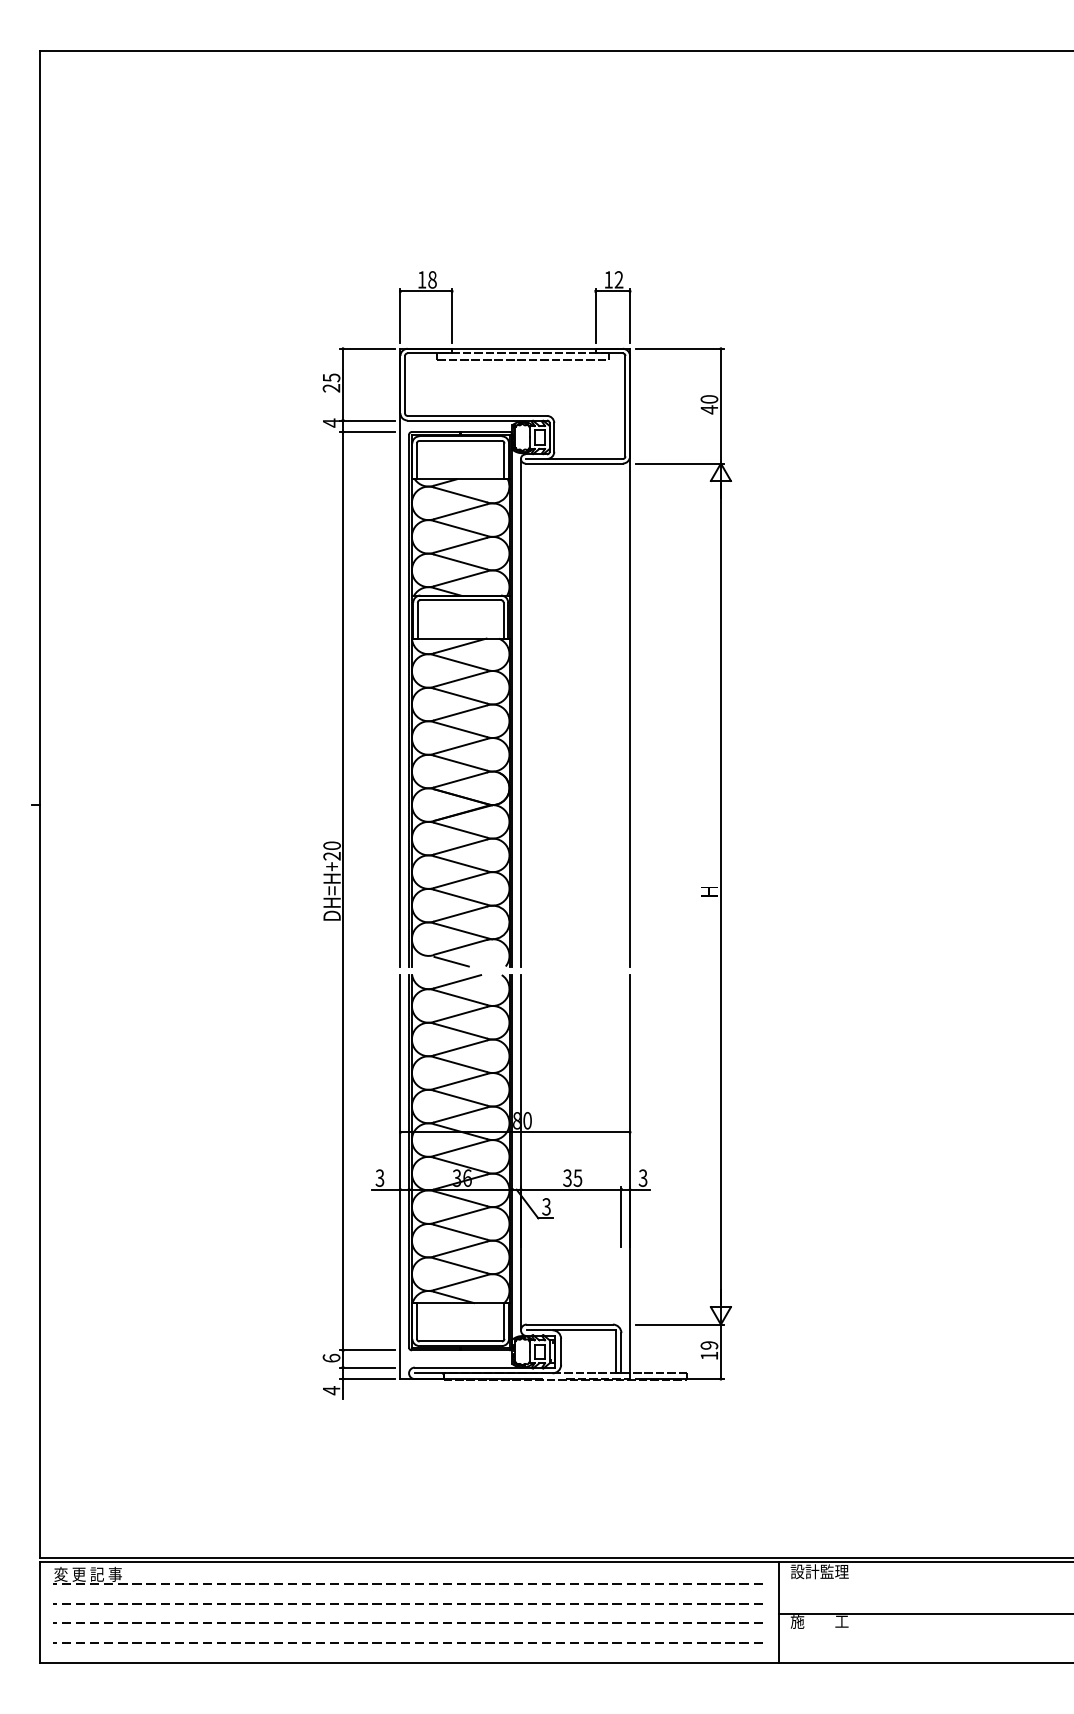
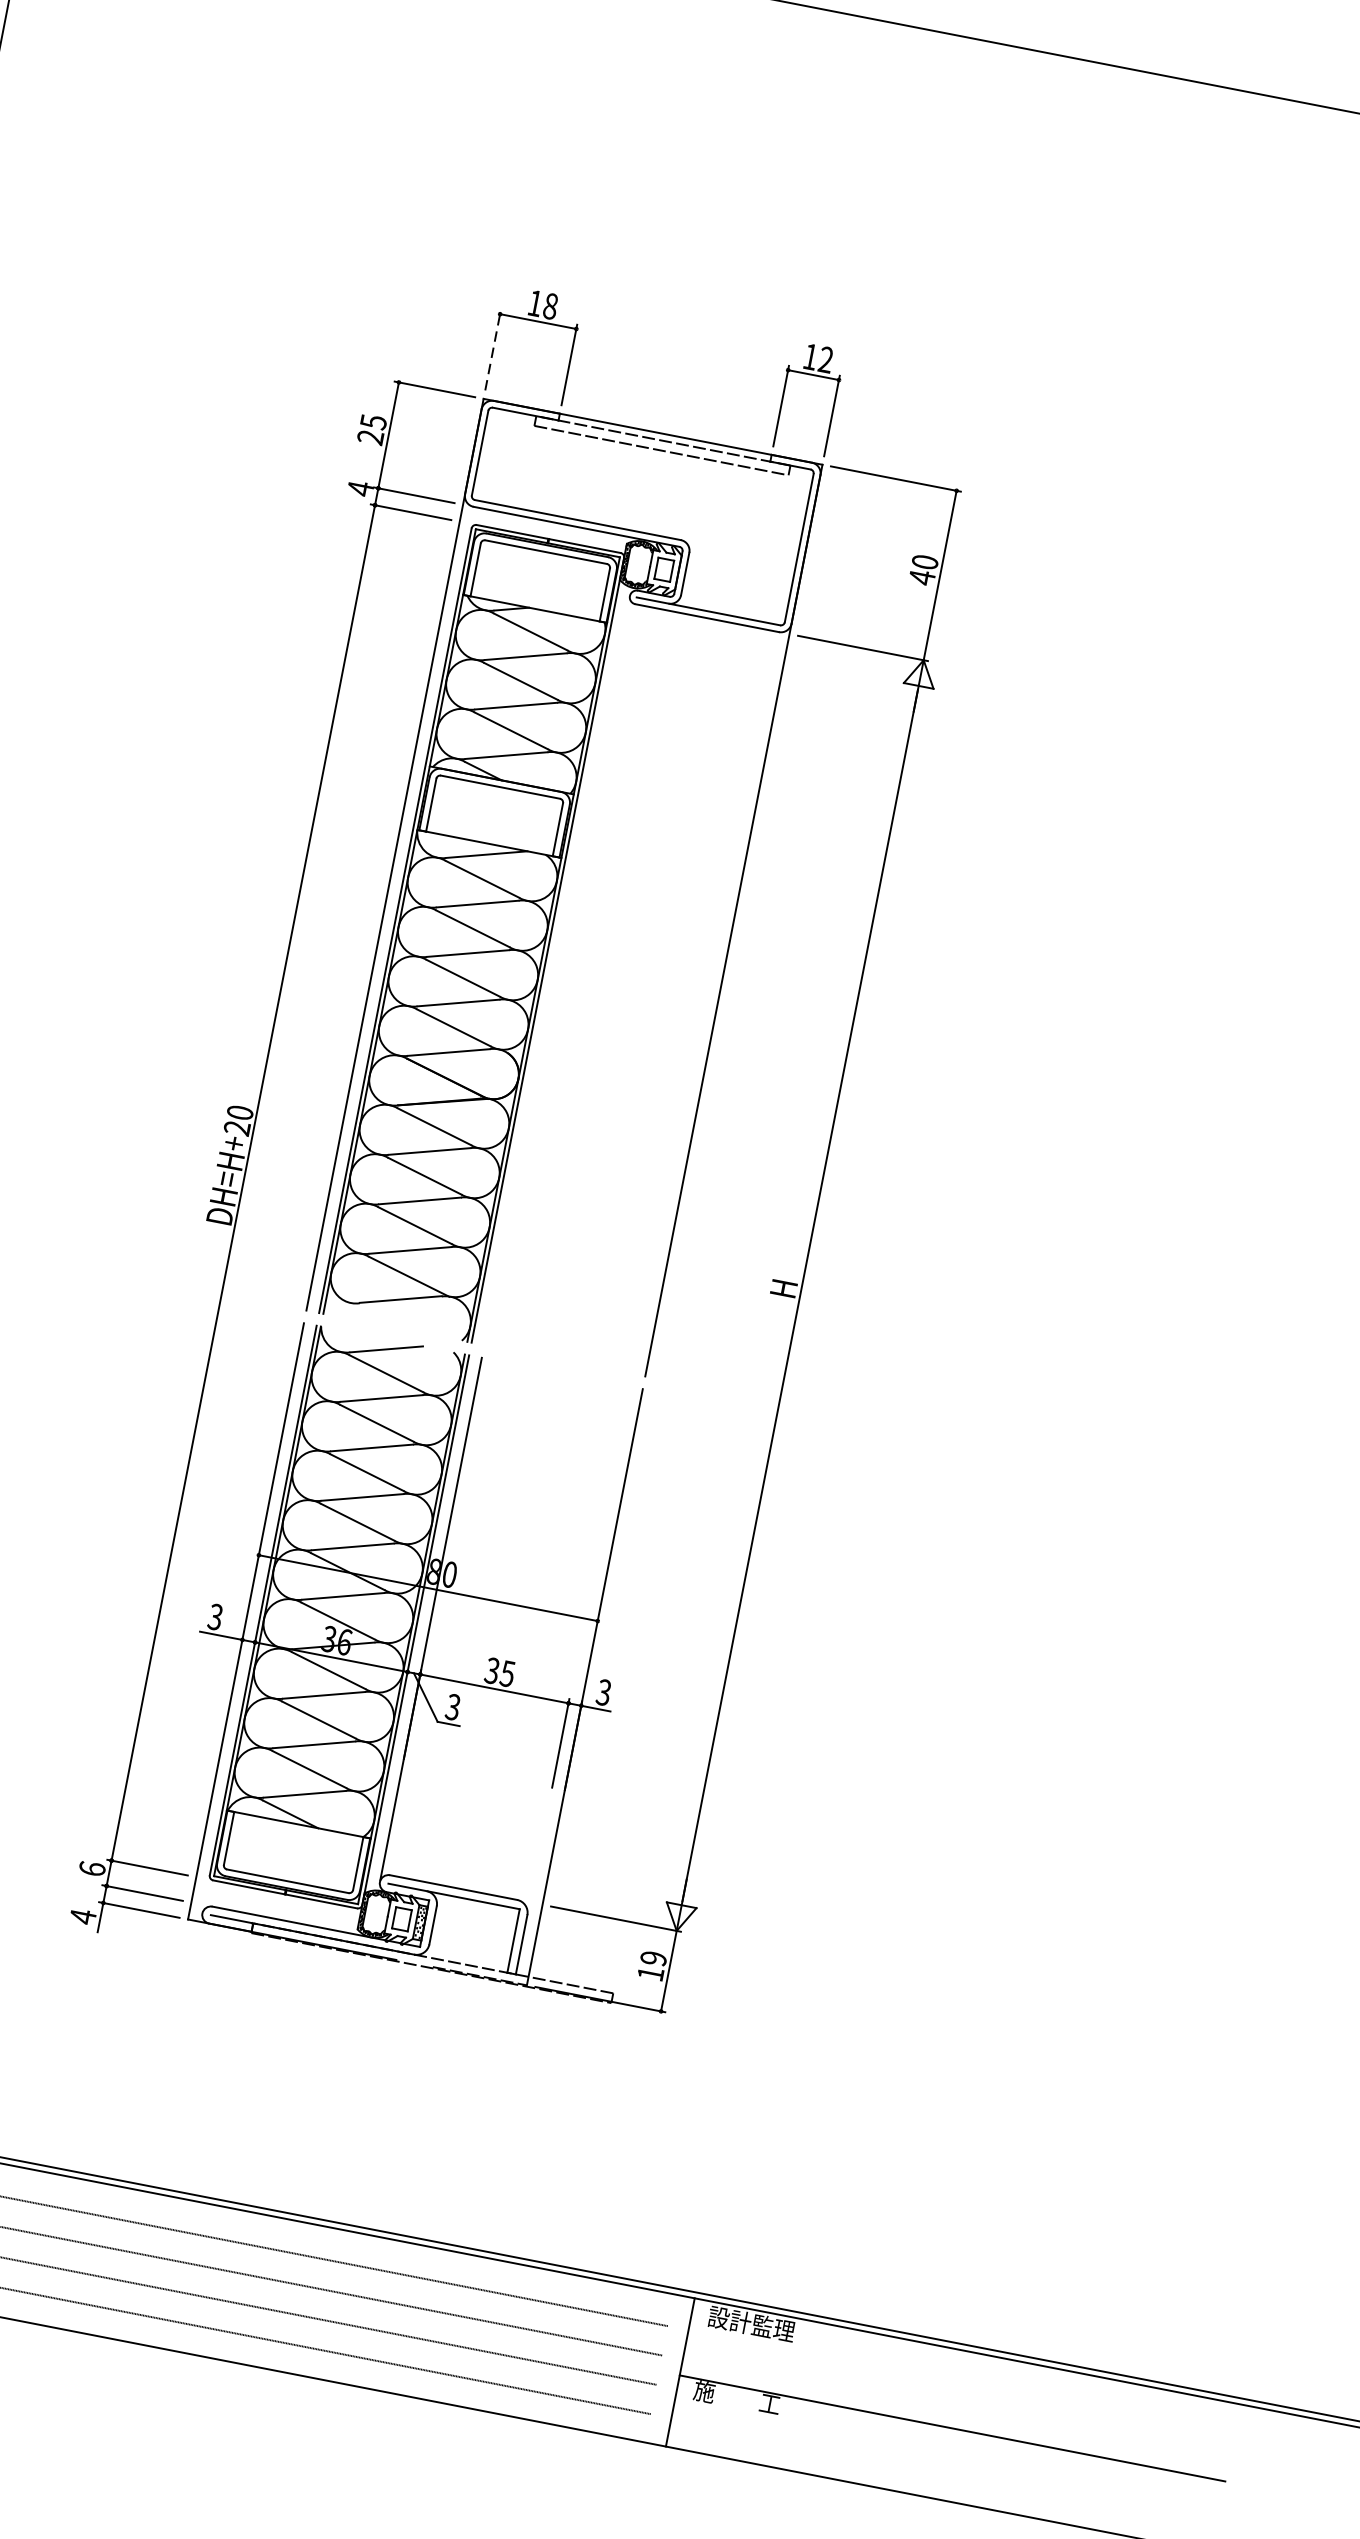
line: (400, 315) -> (493, 349), solid -> dashed
line: (520, 712) -> (556, 970), removed
line: (451, 961) -> (383, 1317), removed

